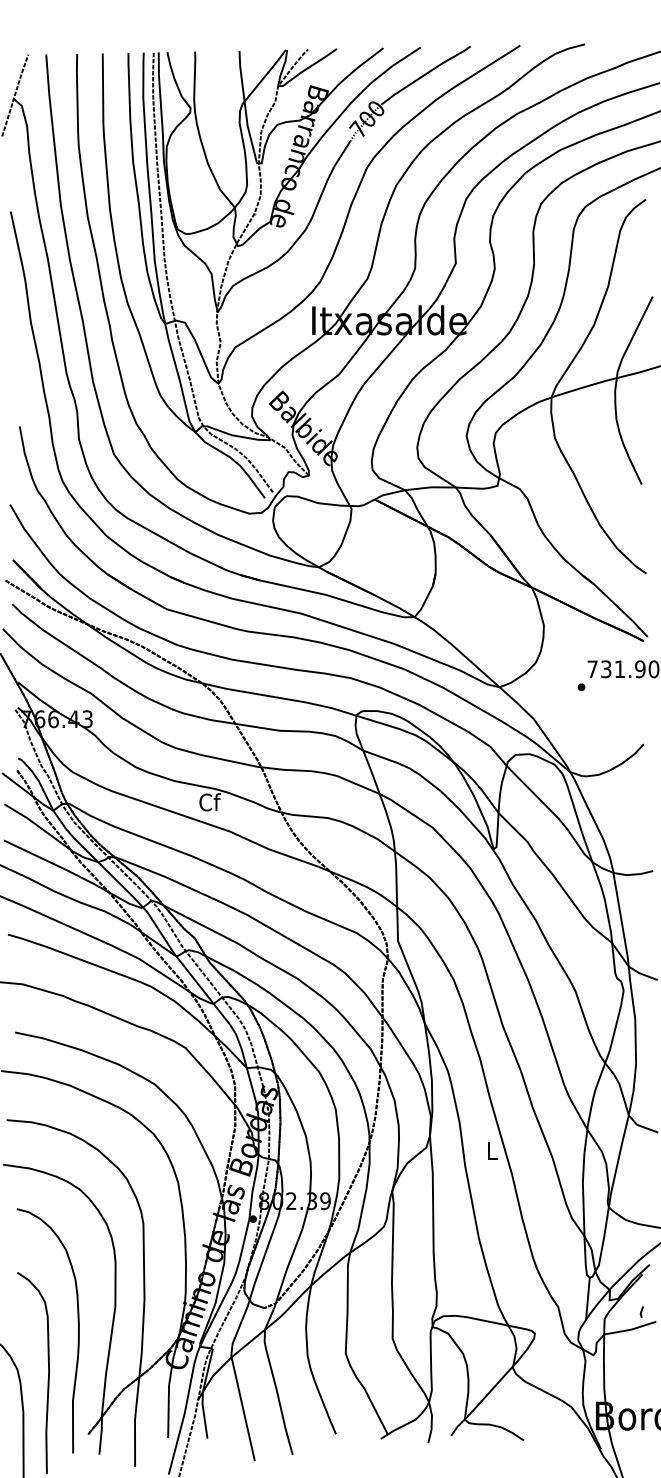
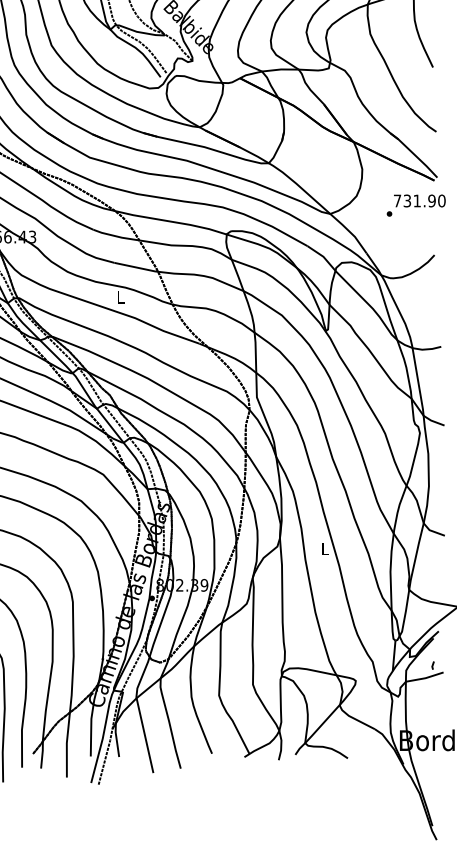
text: (210, 802) -> (121, 297), Cf -> L

